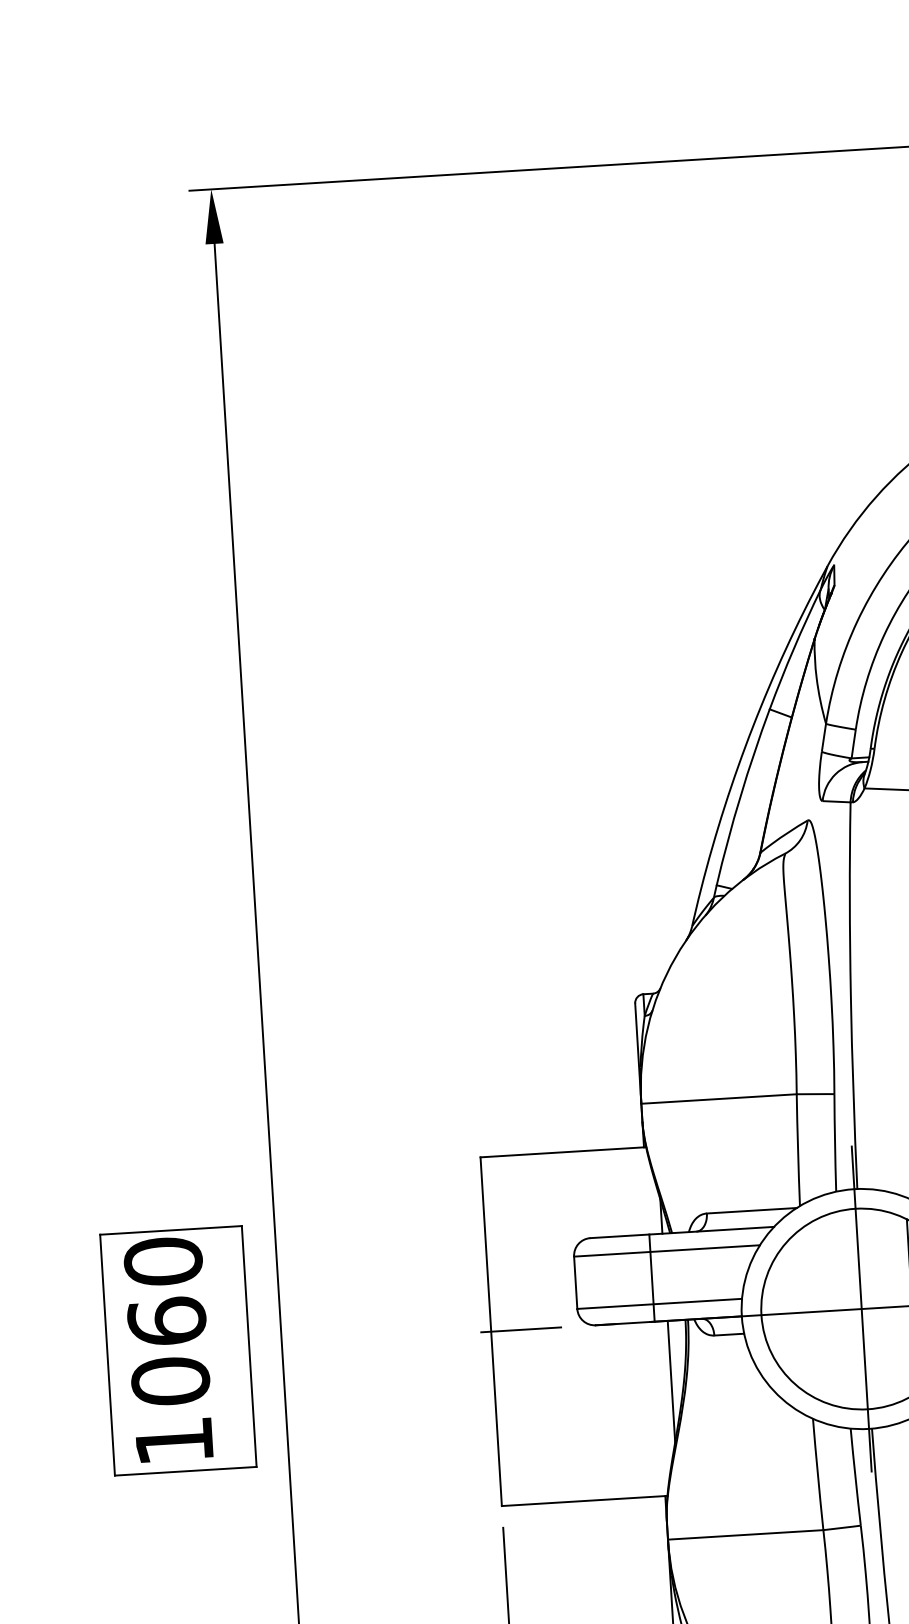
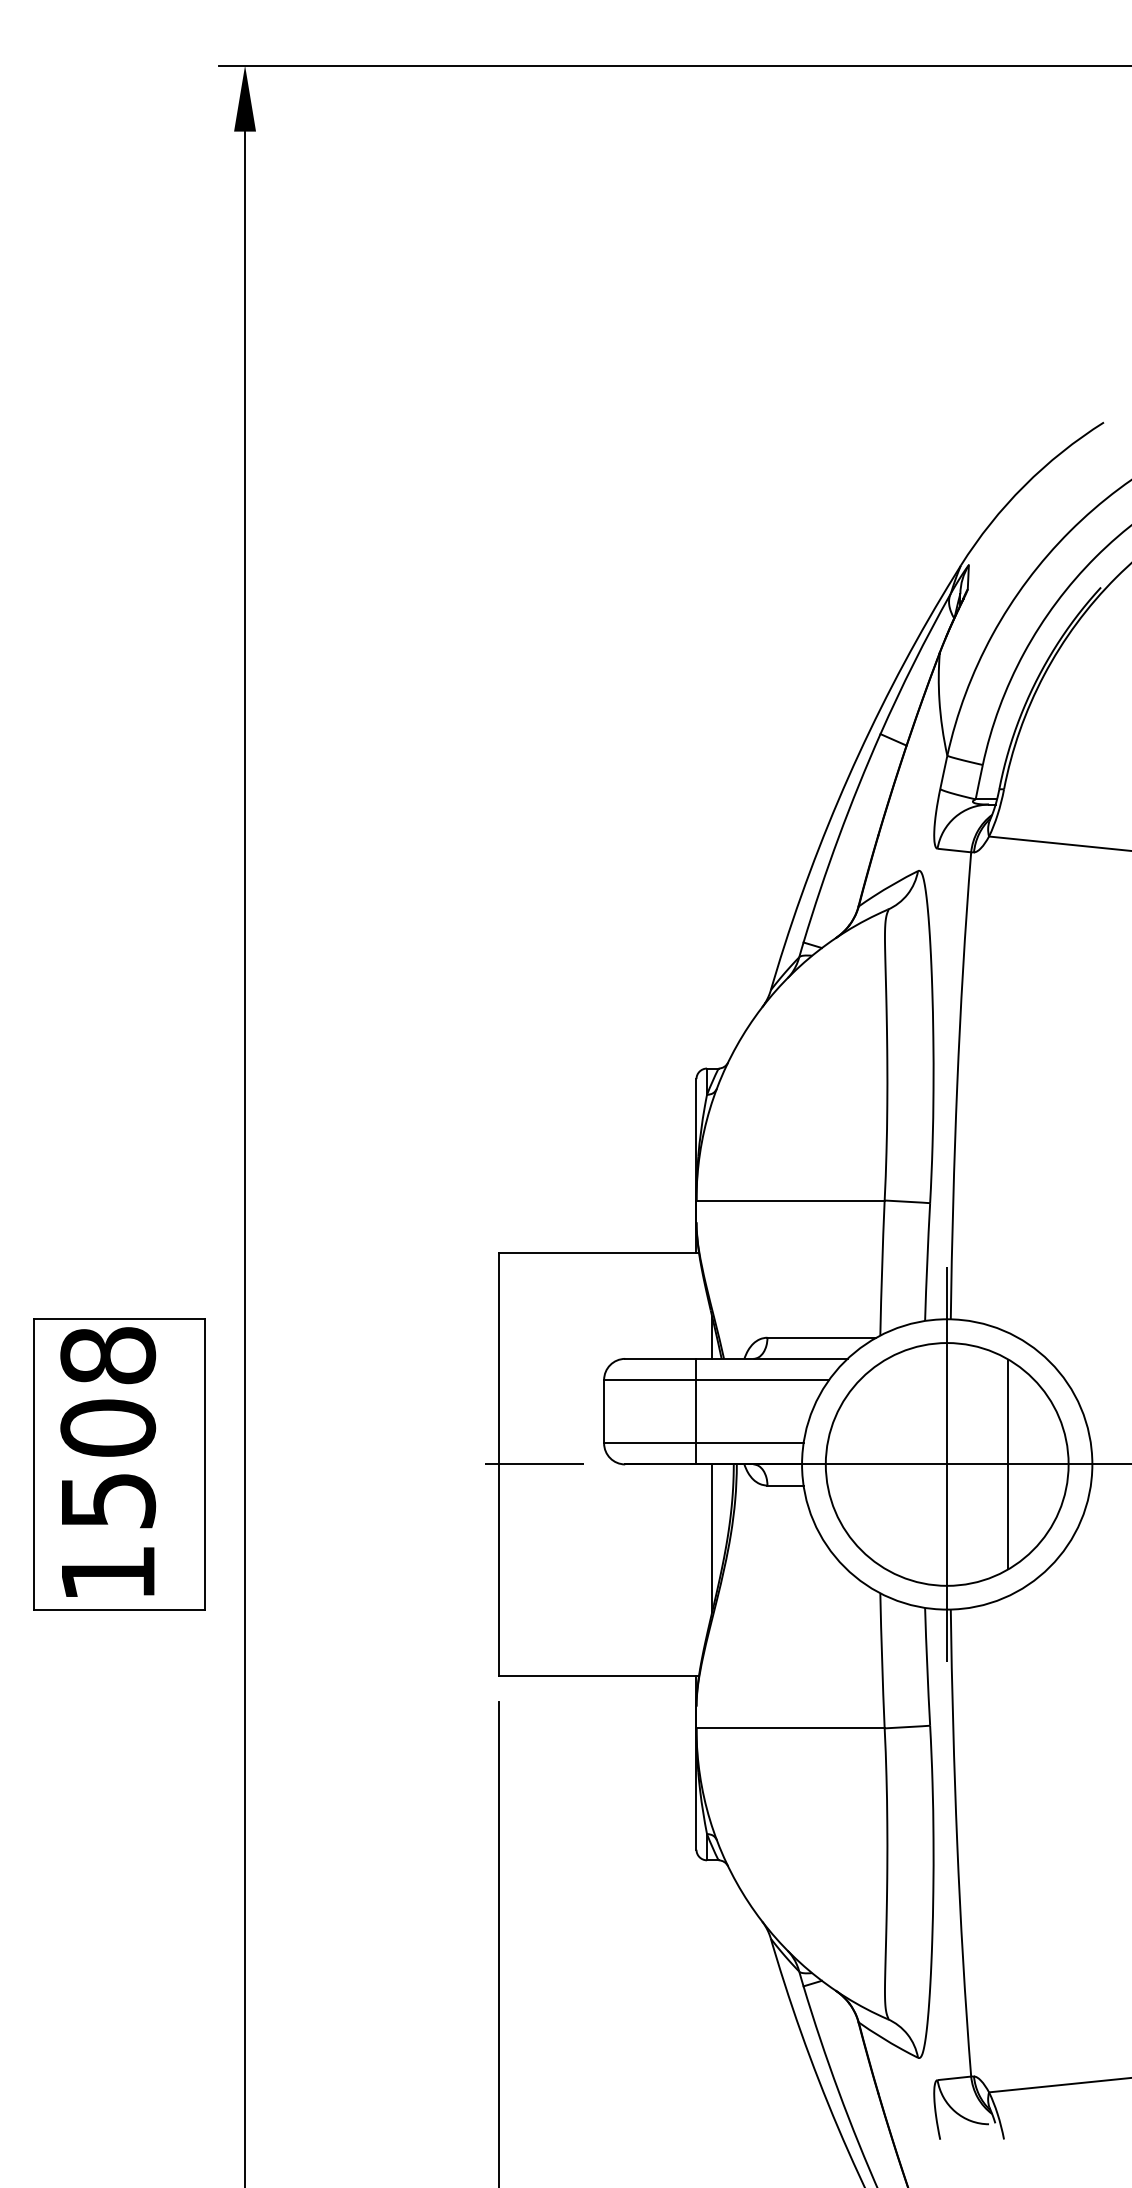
text: (167, 1321) -> (108, 1428), 1060 -> 1508

